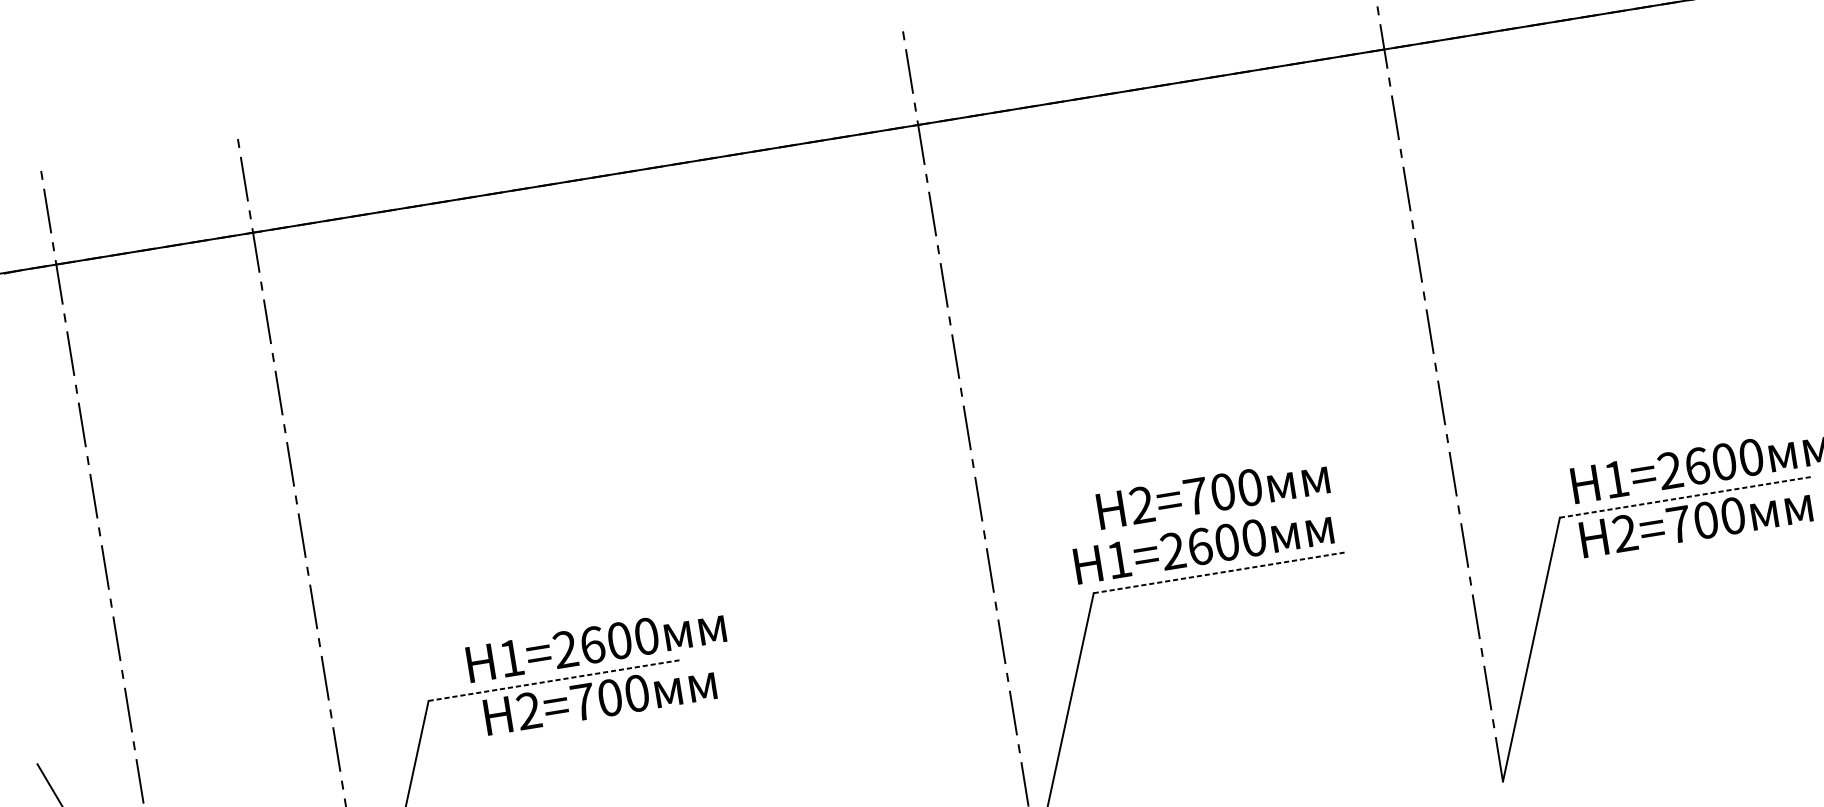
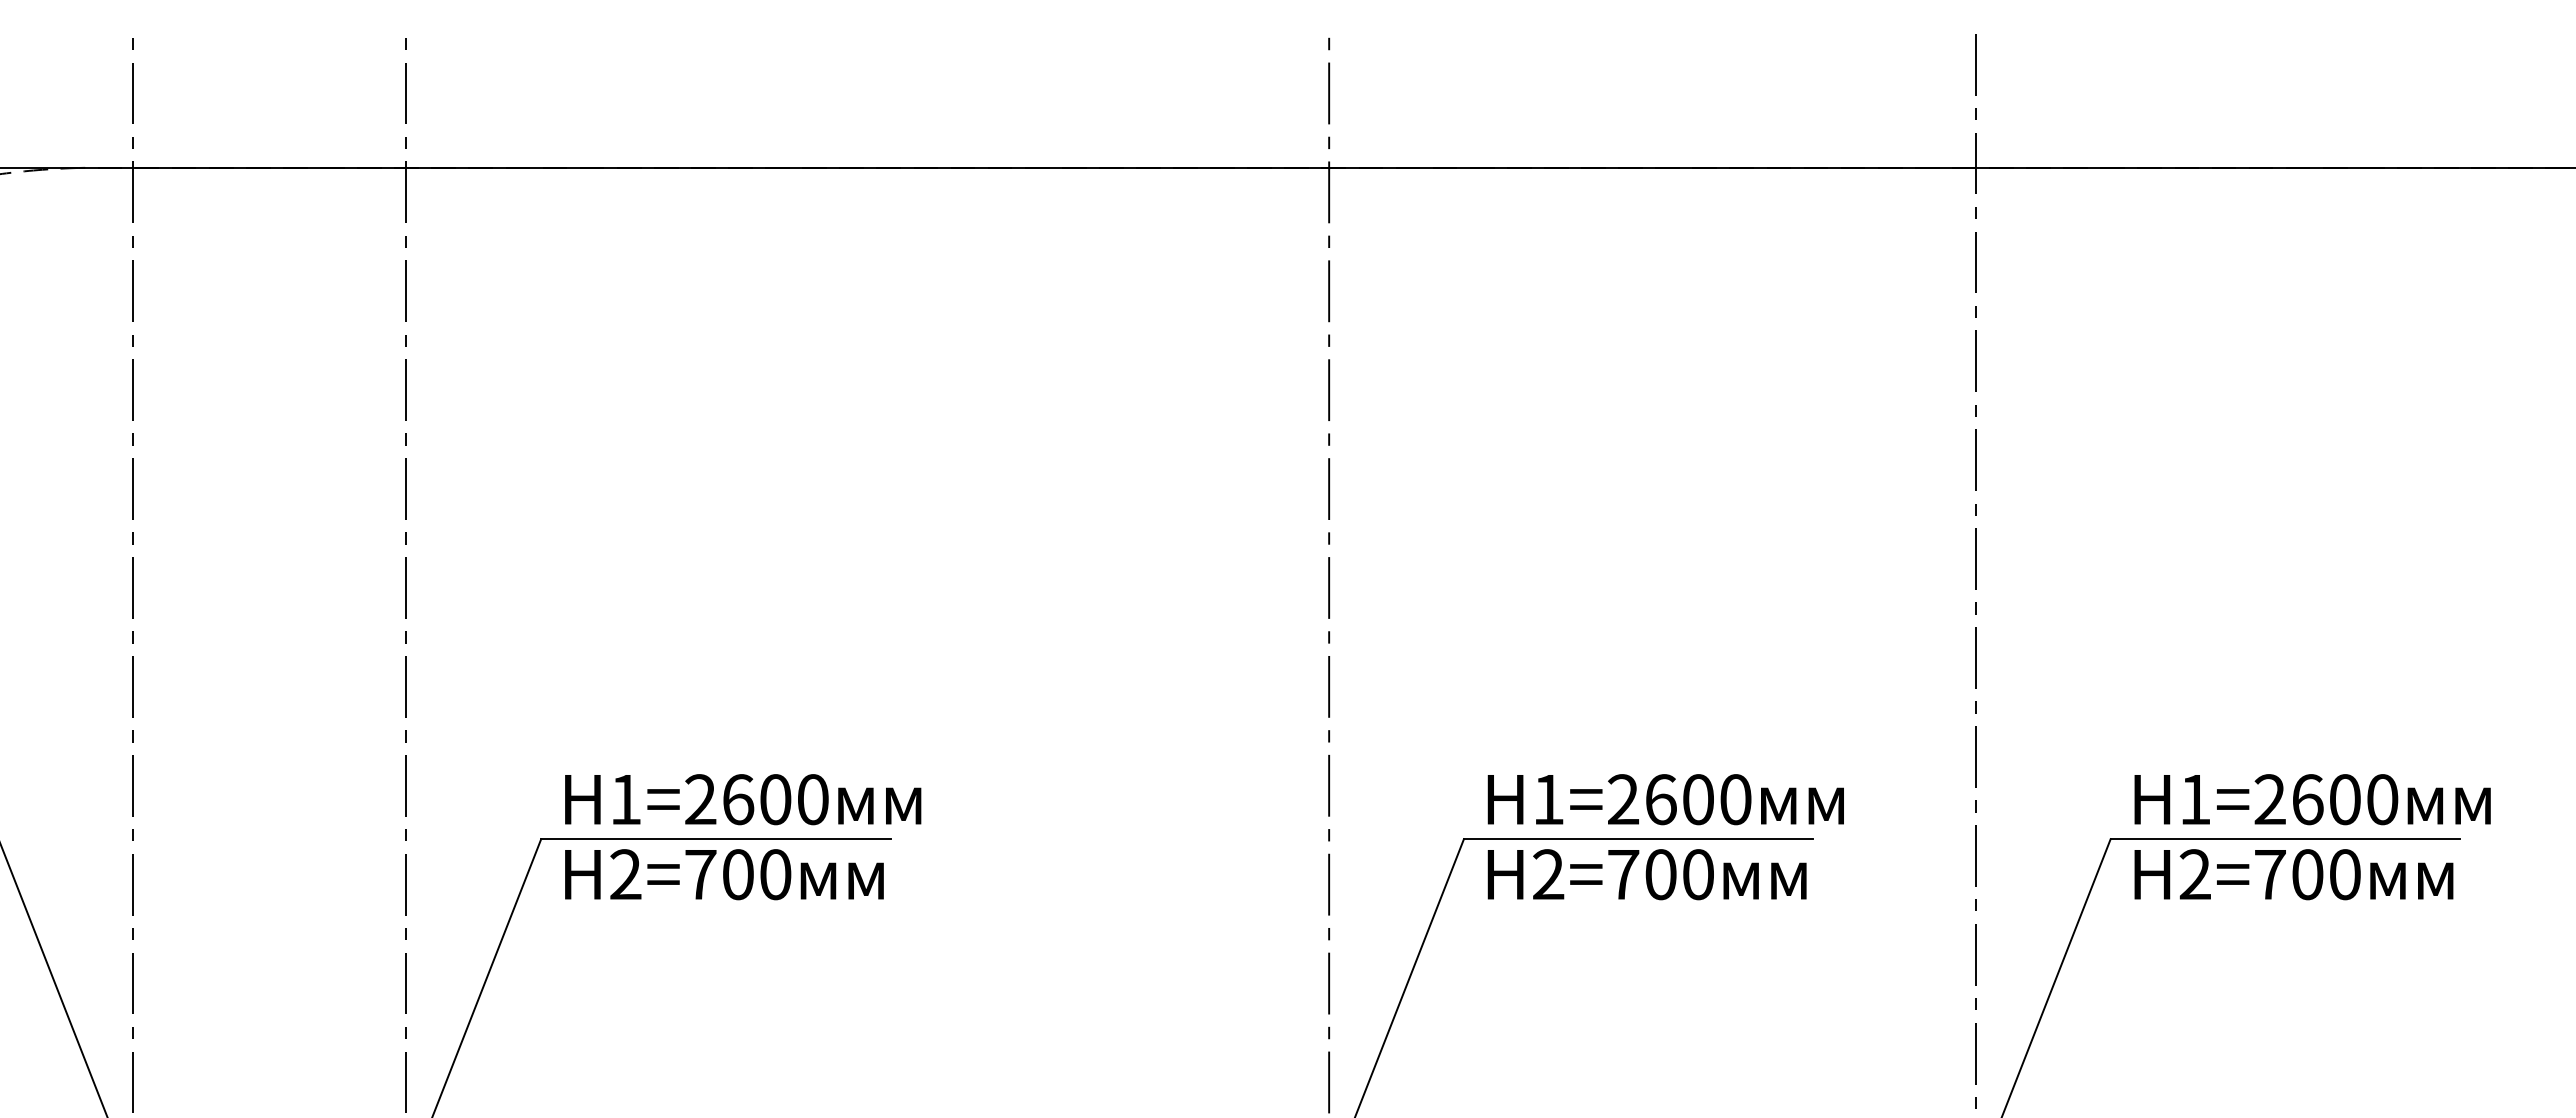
text: (1212, 493) -> (1646, 874), moved
line: (1685, 497) -> (2285, 839), dashed -> solid
text: (1203, 546) -> (1665, 799), moved
line: (1219, 573) -> (1638, 839), dashed -> solid
text: (596, 644) -> (743, 799), moved
line: (554, 680) -> (715, 839), dashed -> solid
text: (600, 699) -> (724, 874), moved

